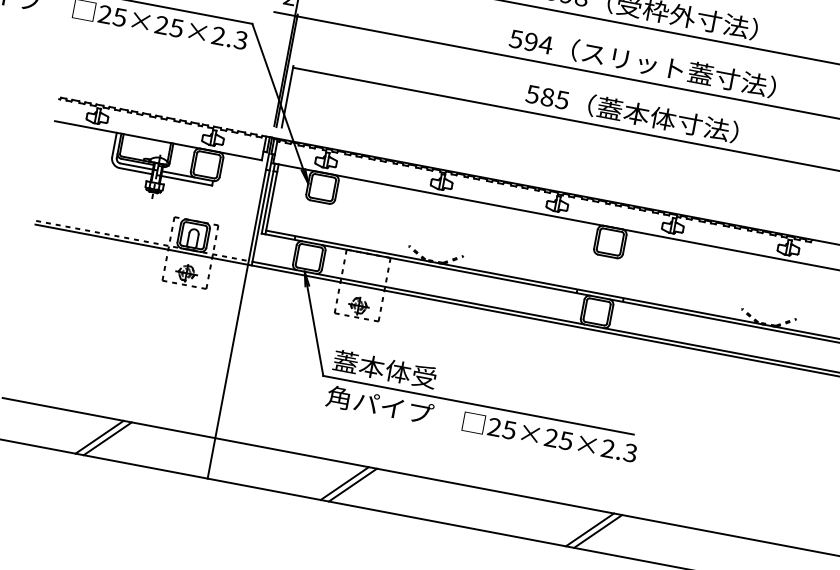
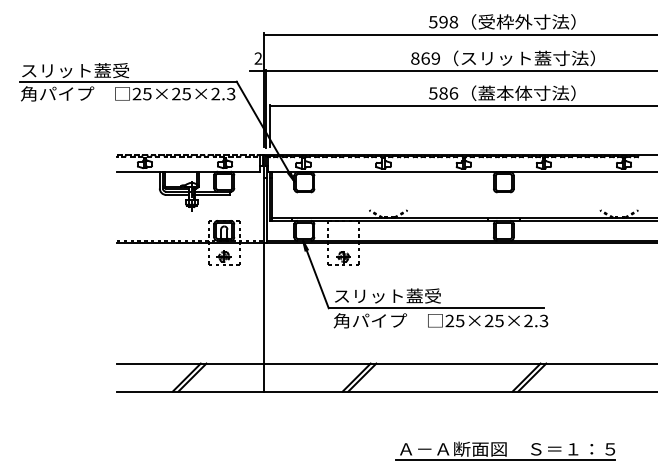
text: (531, 41) -> (425, 58), 594 -> 869
text: (561, 100) -> (453, 93), 585 -> 586
text: (410, 373) -> (386, 295), 蓋本体受 -> スリット蓋受

